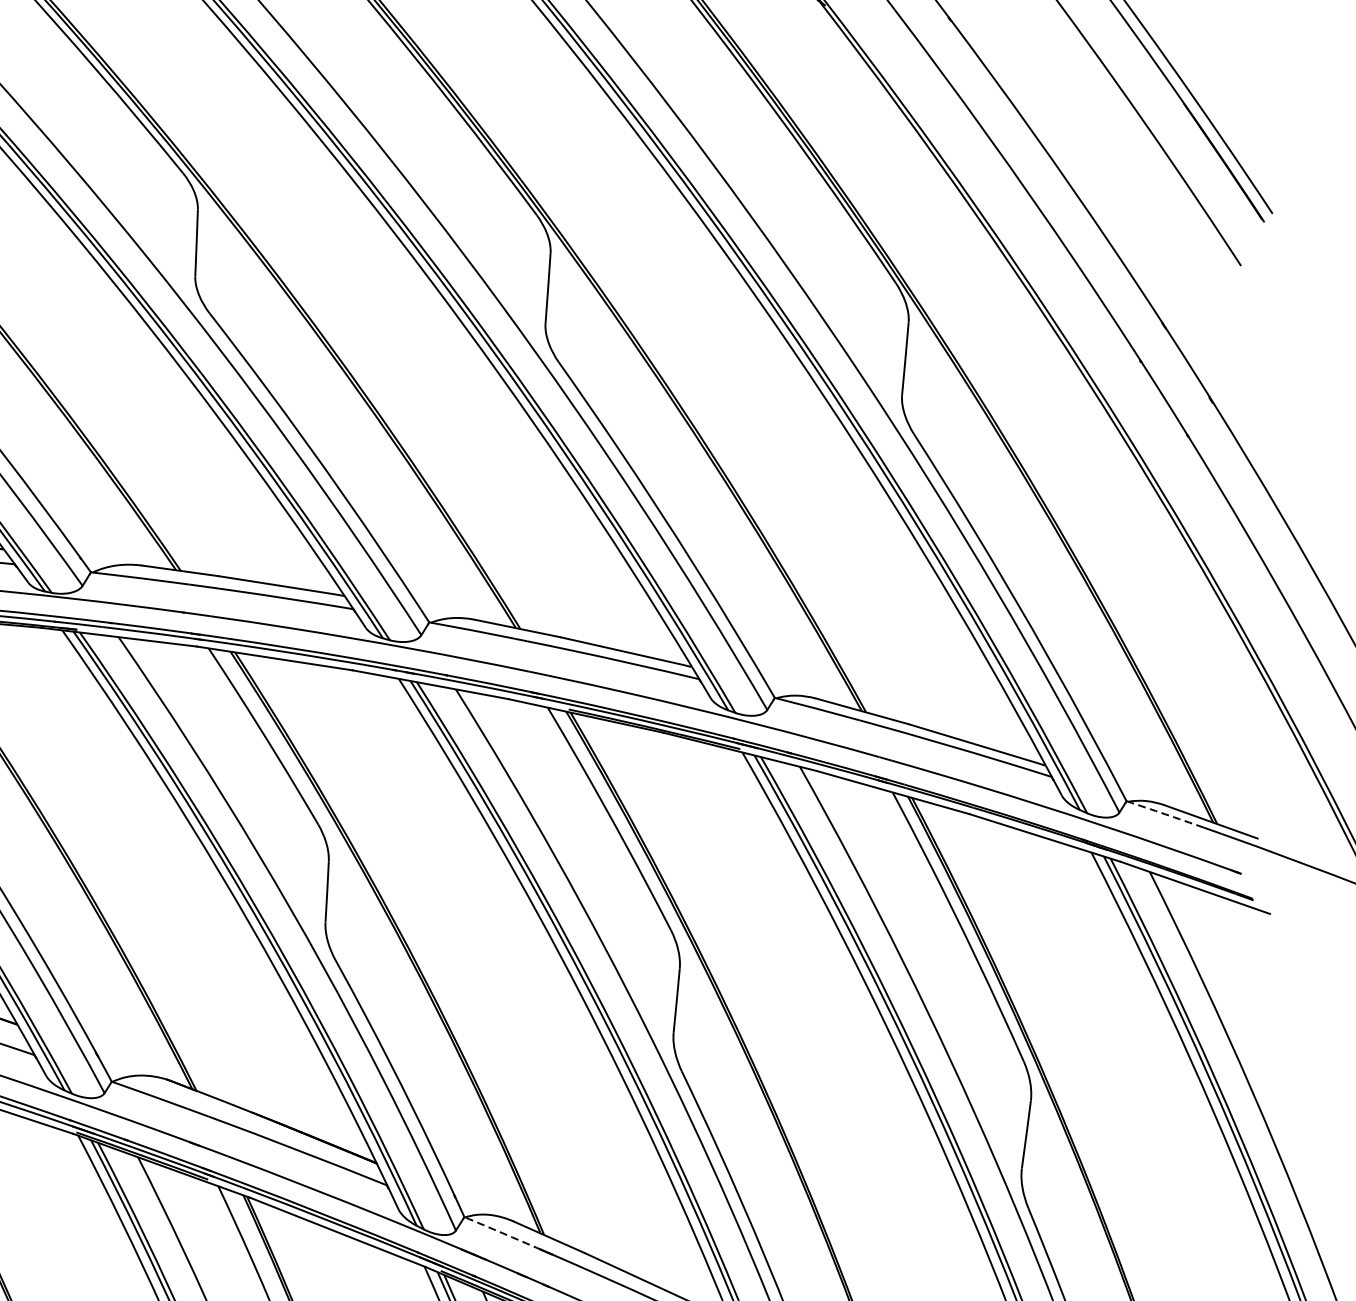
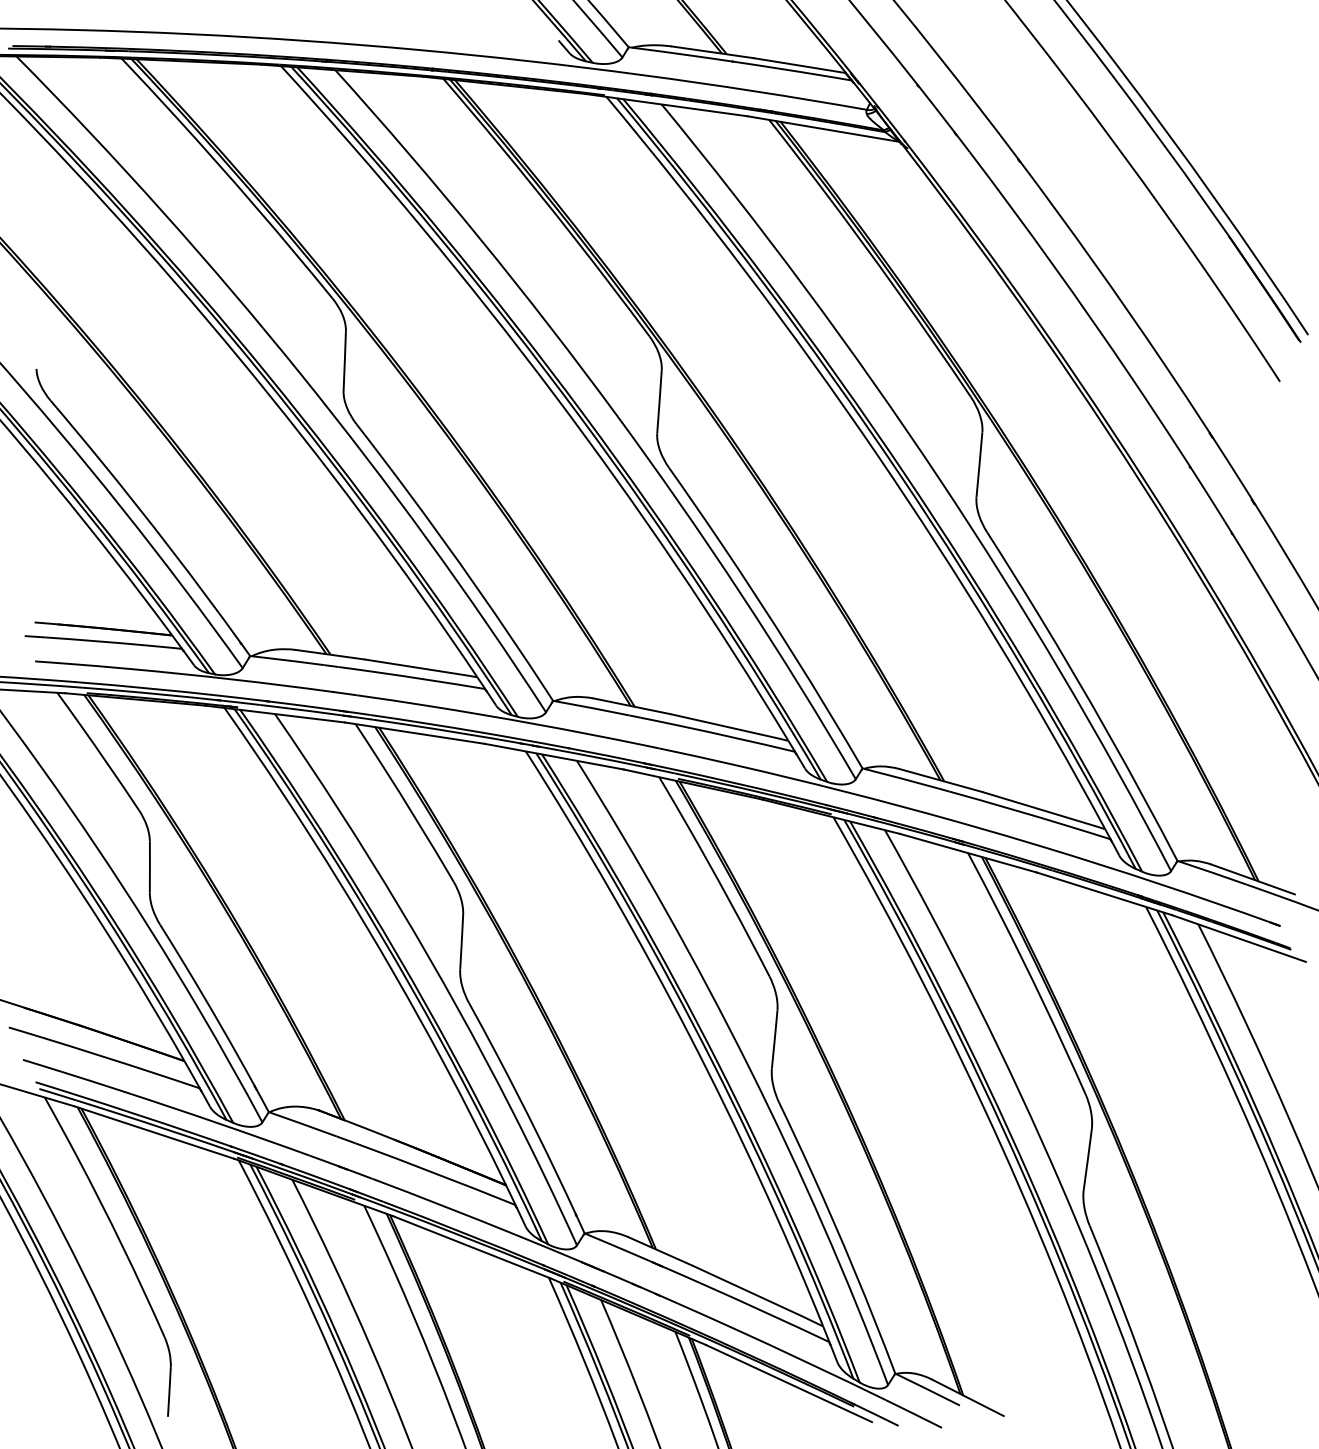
arc: (1165, 814) -> (1212, 872), dashed -> solid
arc: (502, 1232) -> (618, 1247), dashed -> solid

